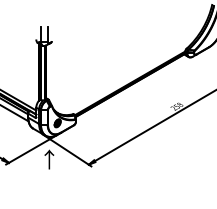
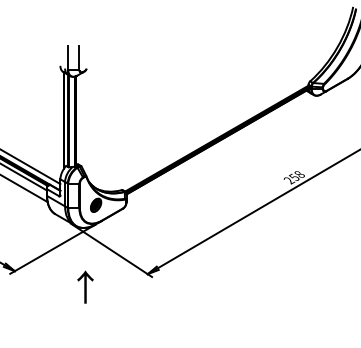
text: (49, 159) -> (85, 287), moved

